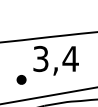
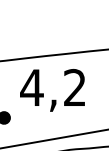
text: (55, 58) -> (53, 87), 3,4 -> 4,2

